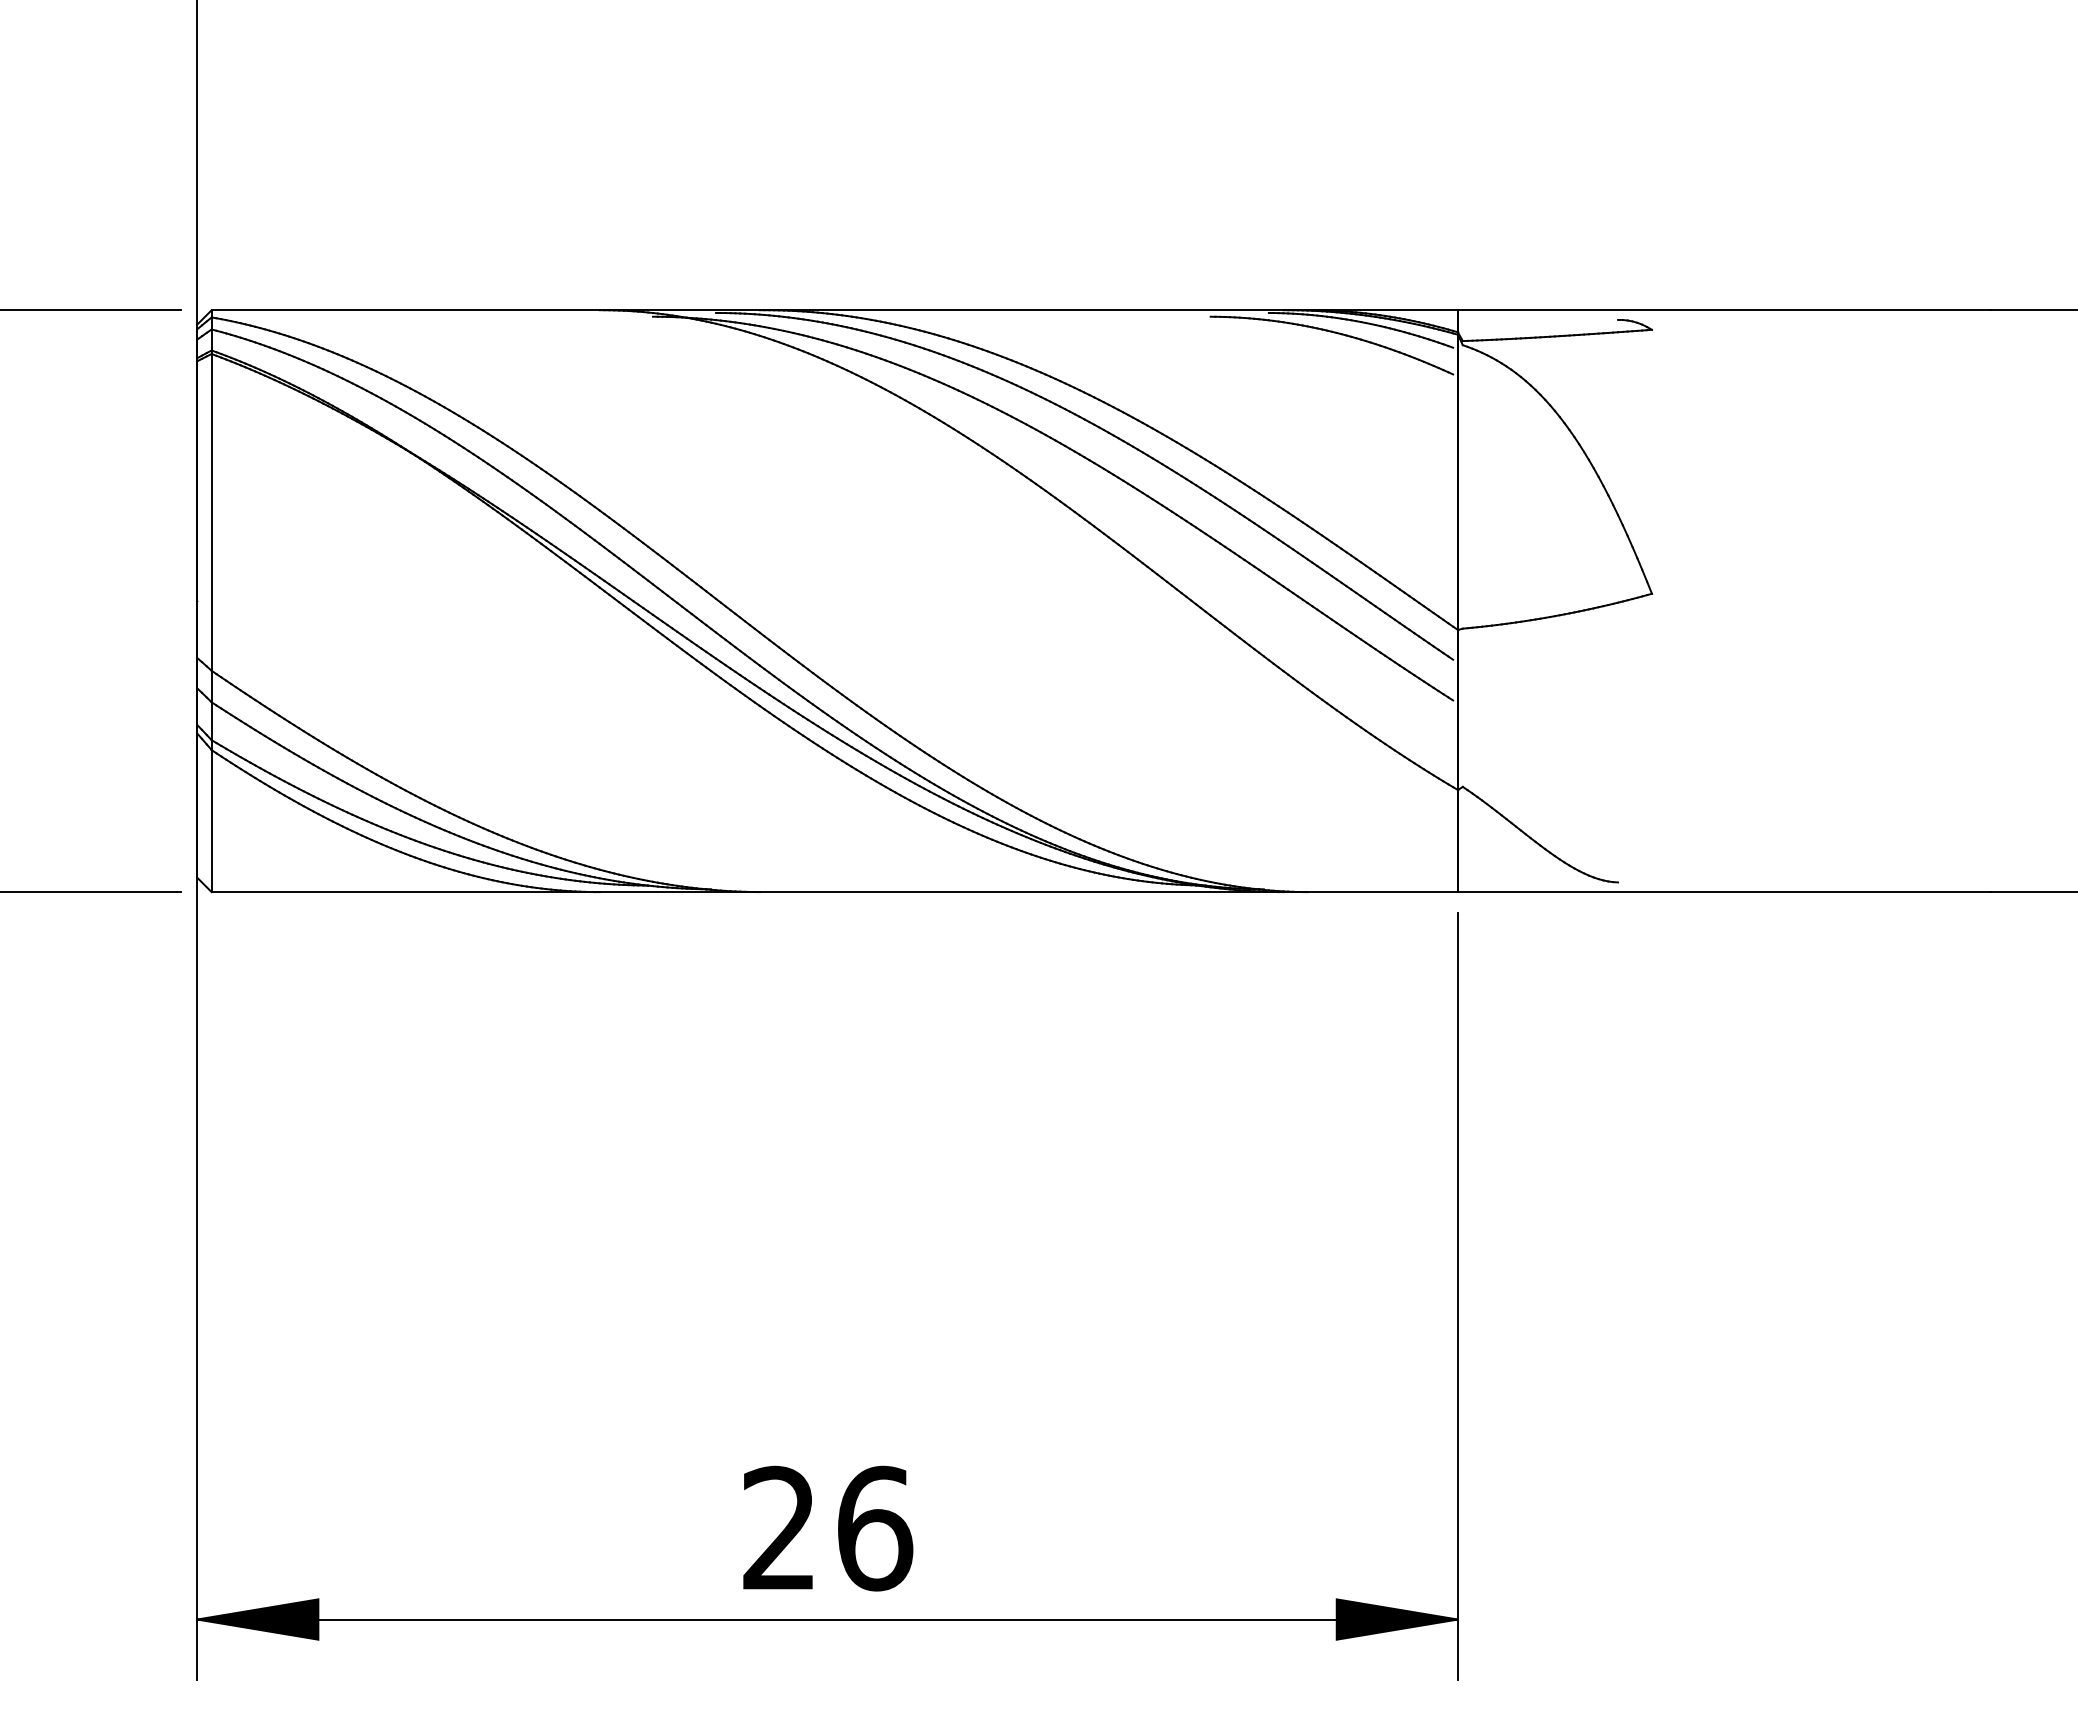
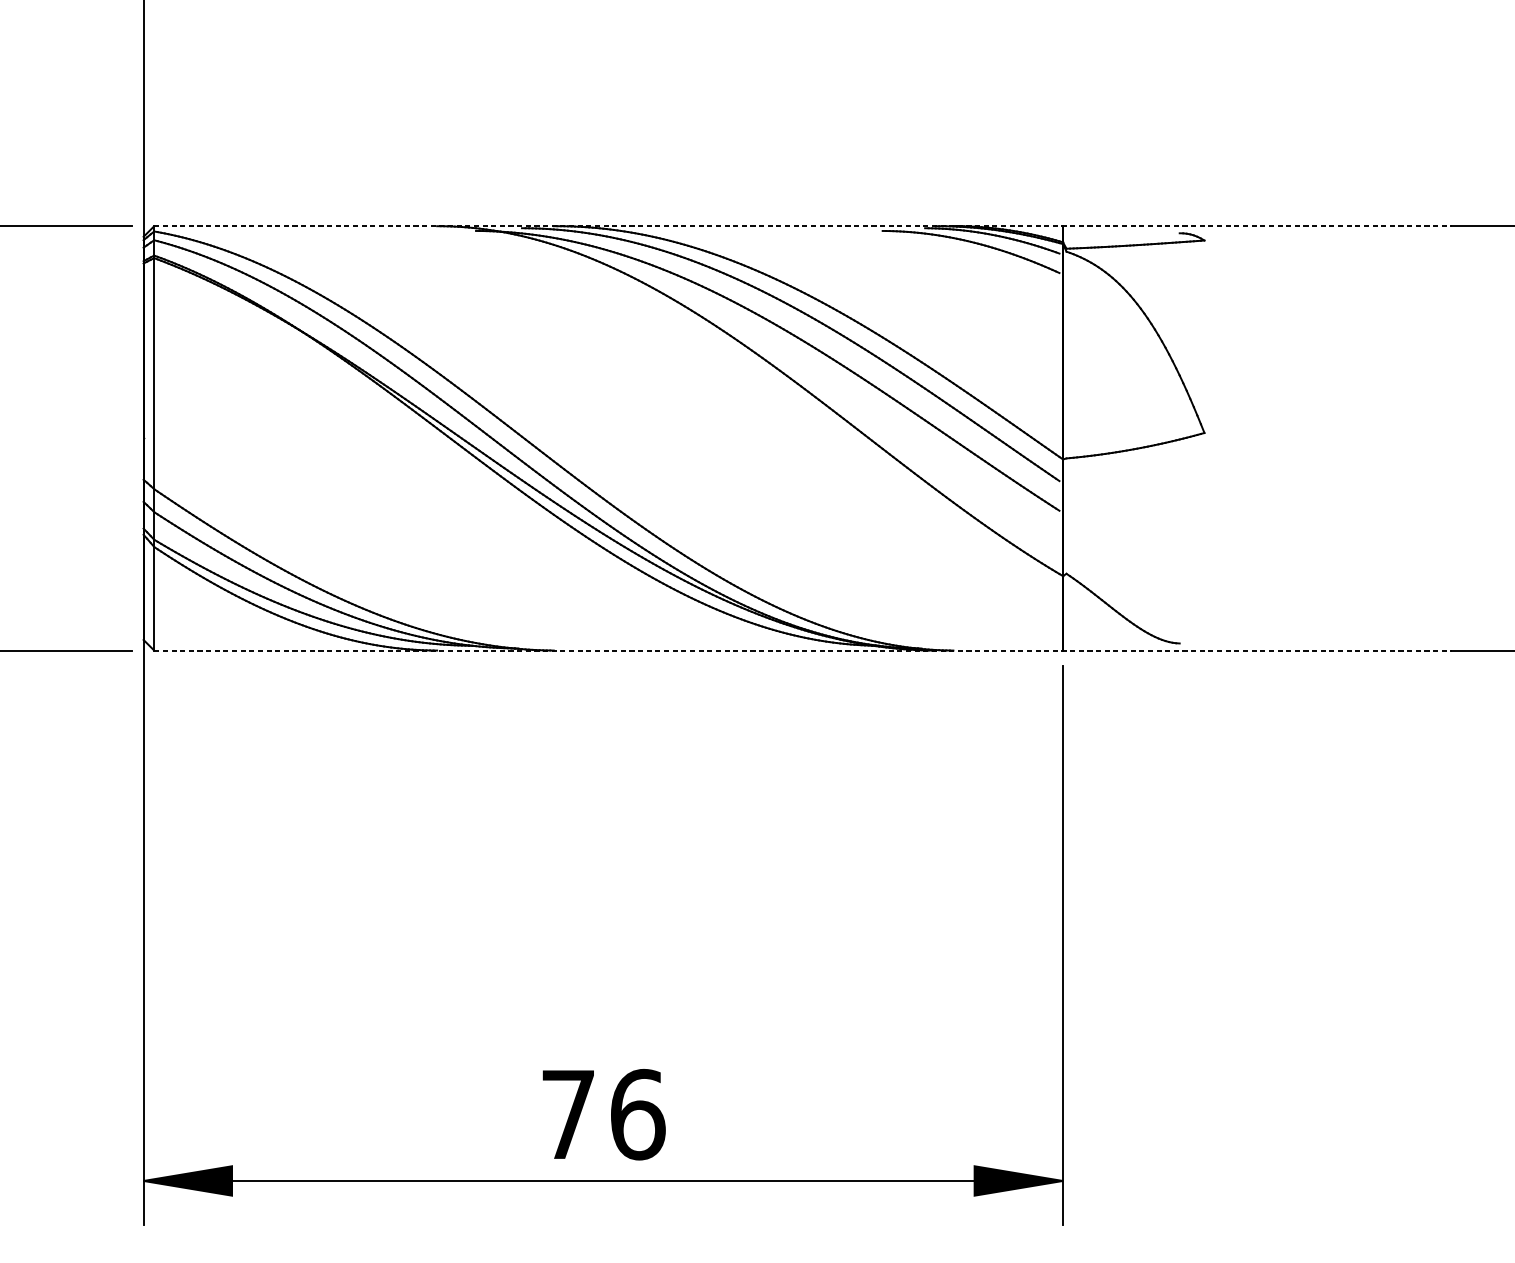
line: (1101, 310) -> (803, 226), solid -> dashed
line: (1101, 892) -> (803, 650), solid -> dashed
text: (778, 1527) -> (567, 1113), 26 -> 76

